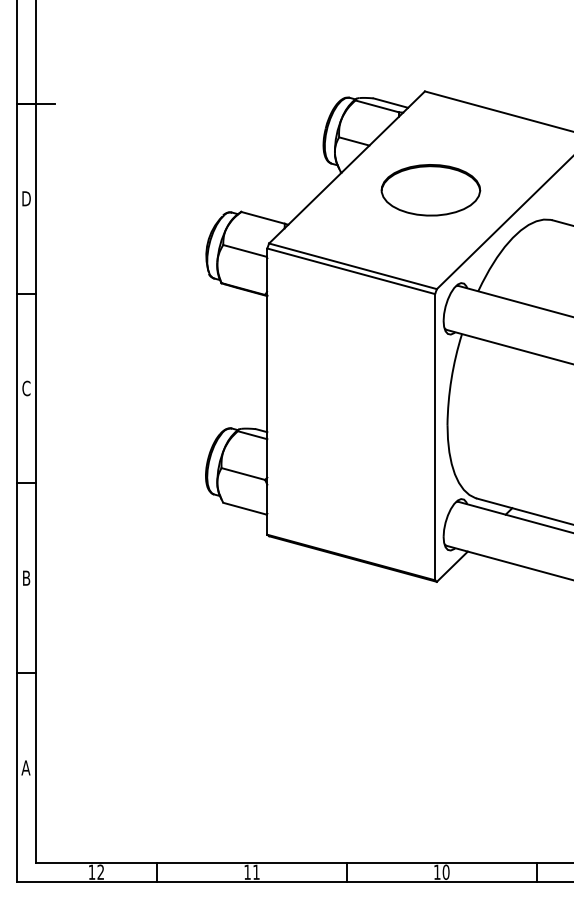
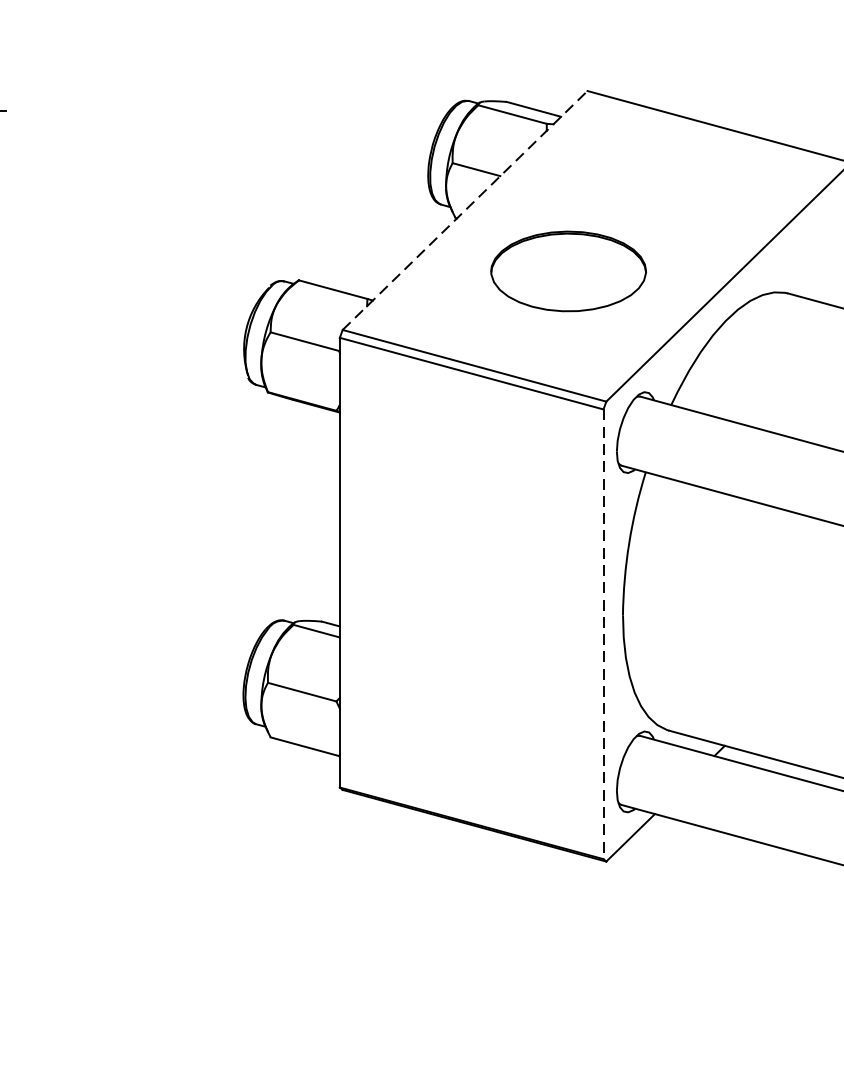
line: (347, 167) -> (465, 210), solid -> dashed
part: (430, 190) -> (567, 271), moved
line: (435, 437) -> (604, 634), solid -> dashed

